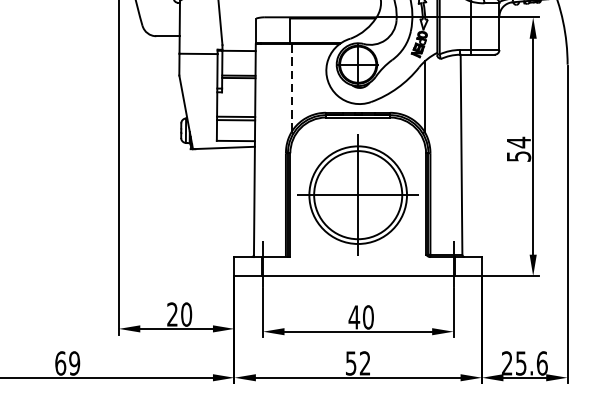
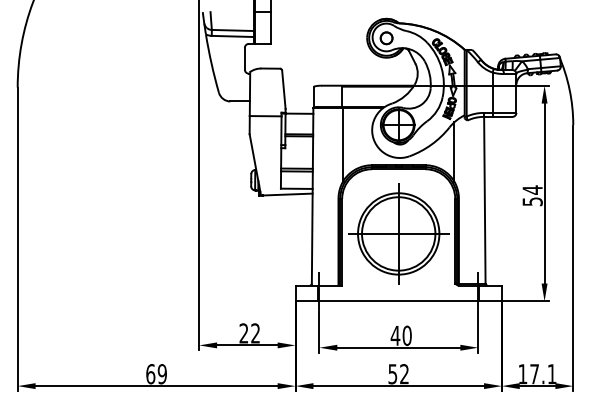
line: (291, 87) -> (343, 144), dashed -> solid
text: (186, 314) -> (255, 333), 20 -> 22
text: (524, 363) -> (537, 374), 25.6 -> 17.1

